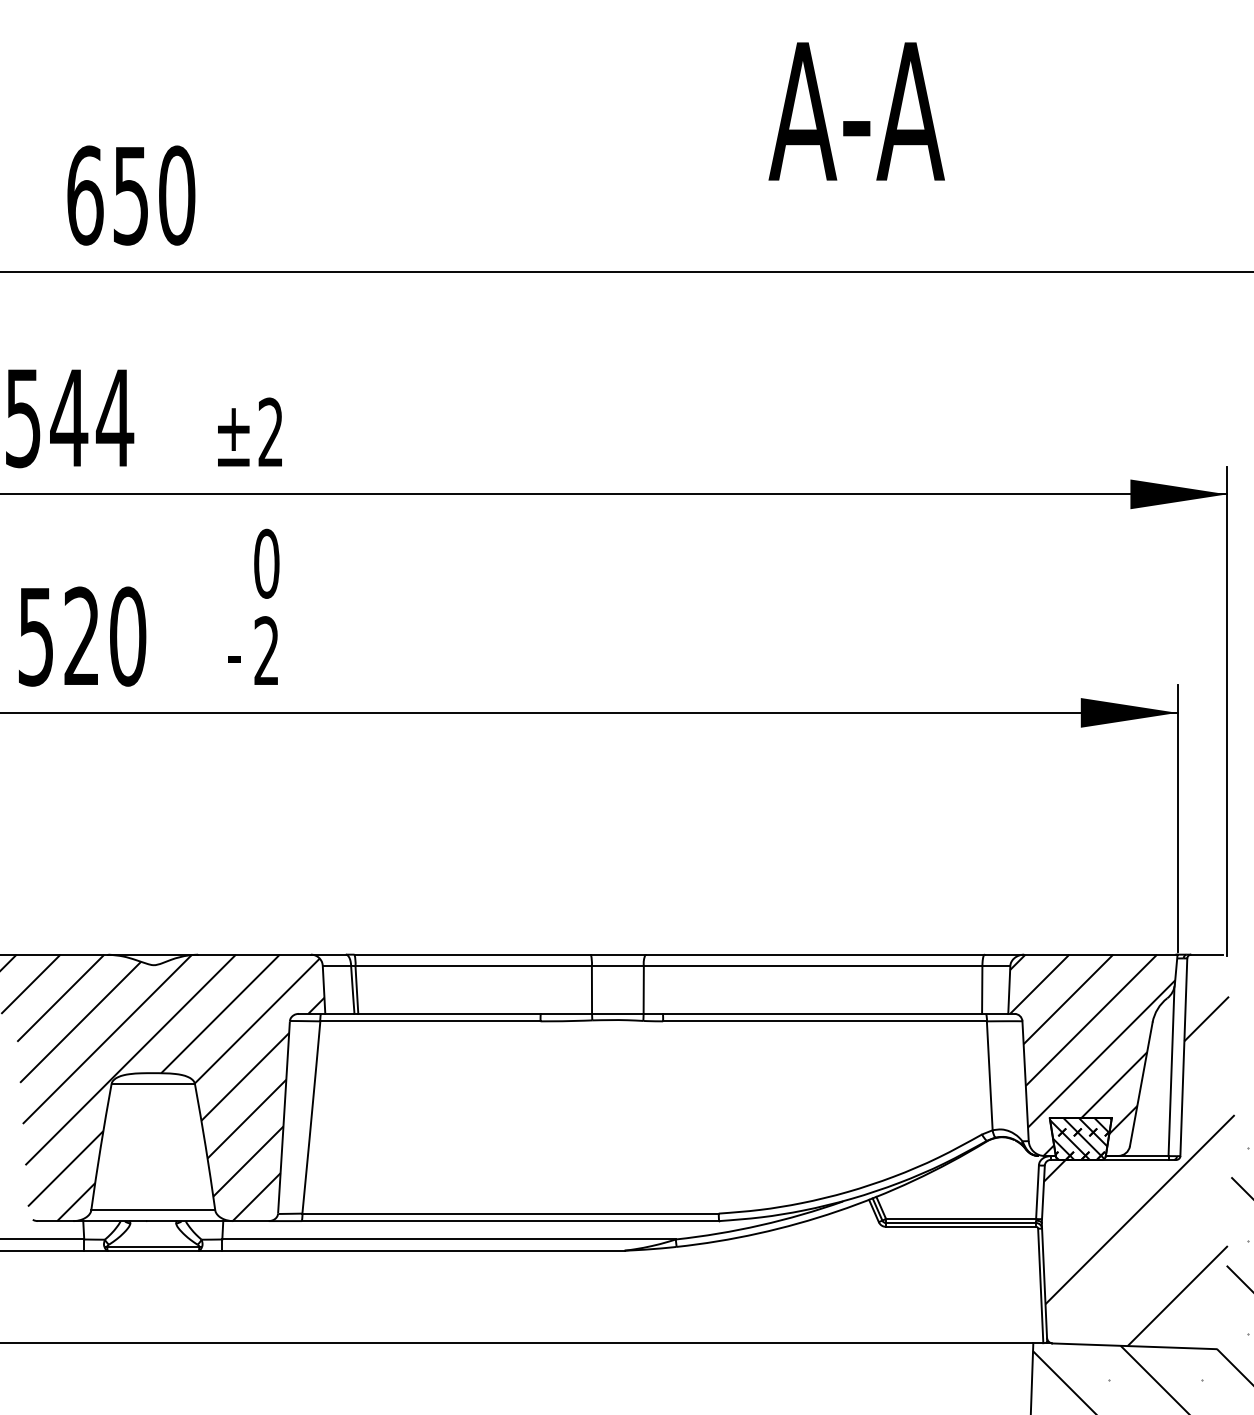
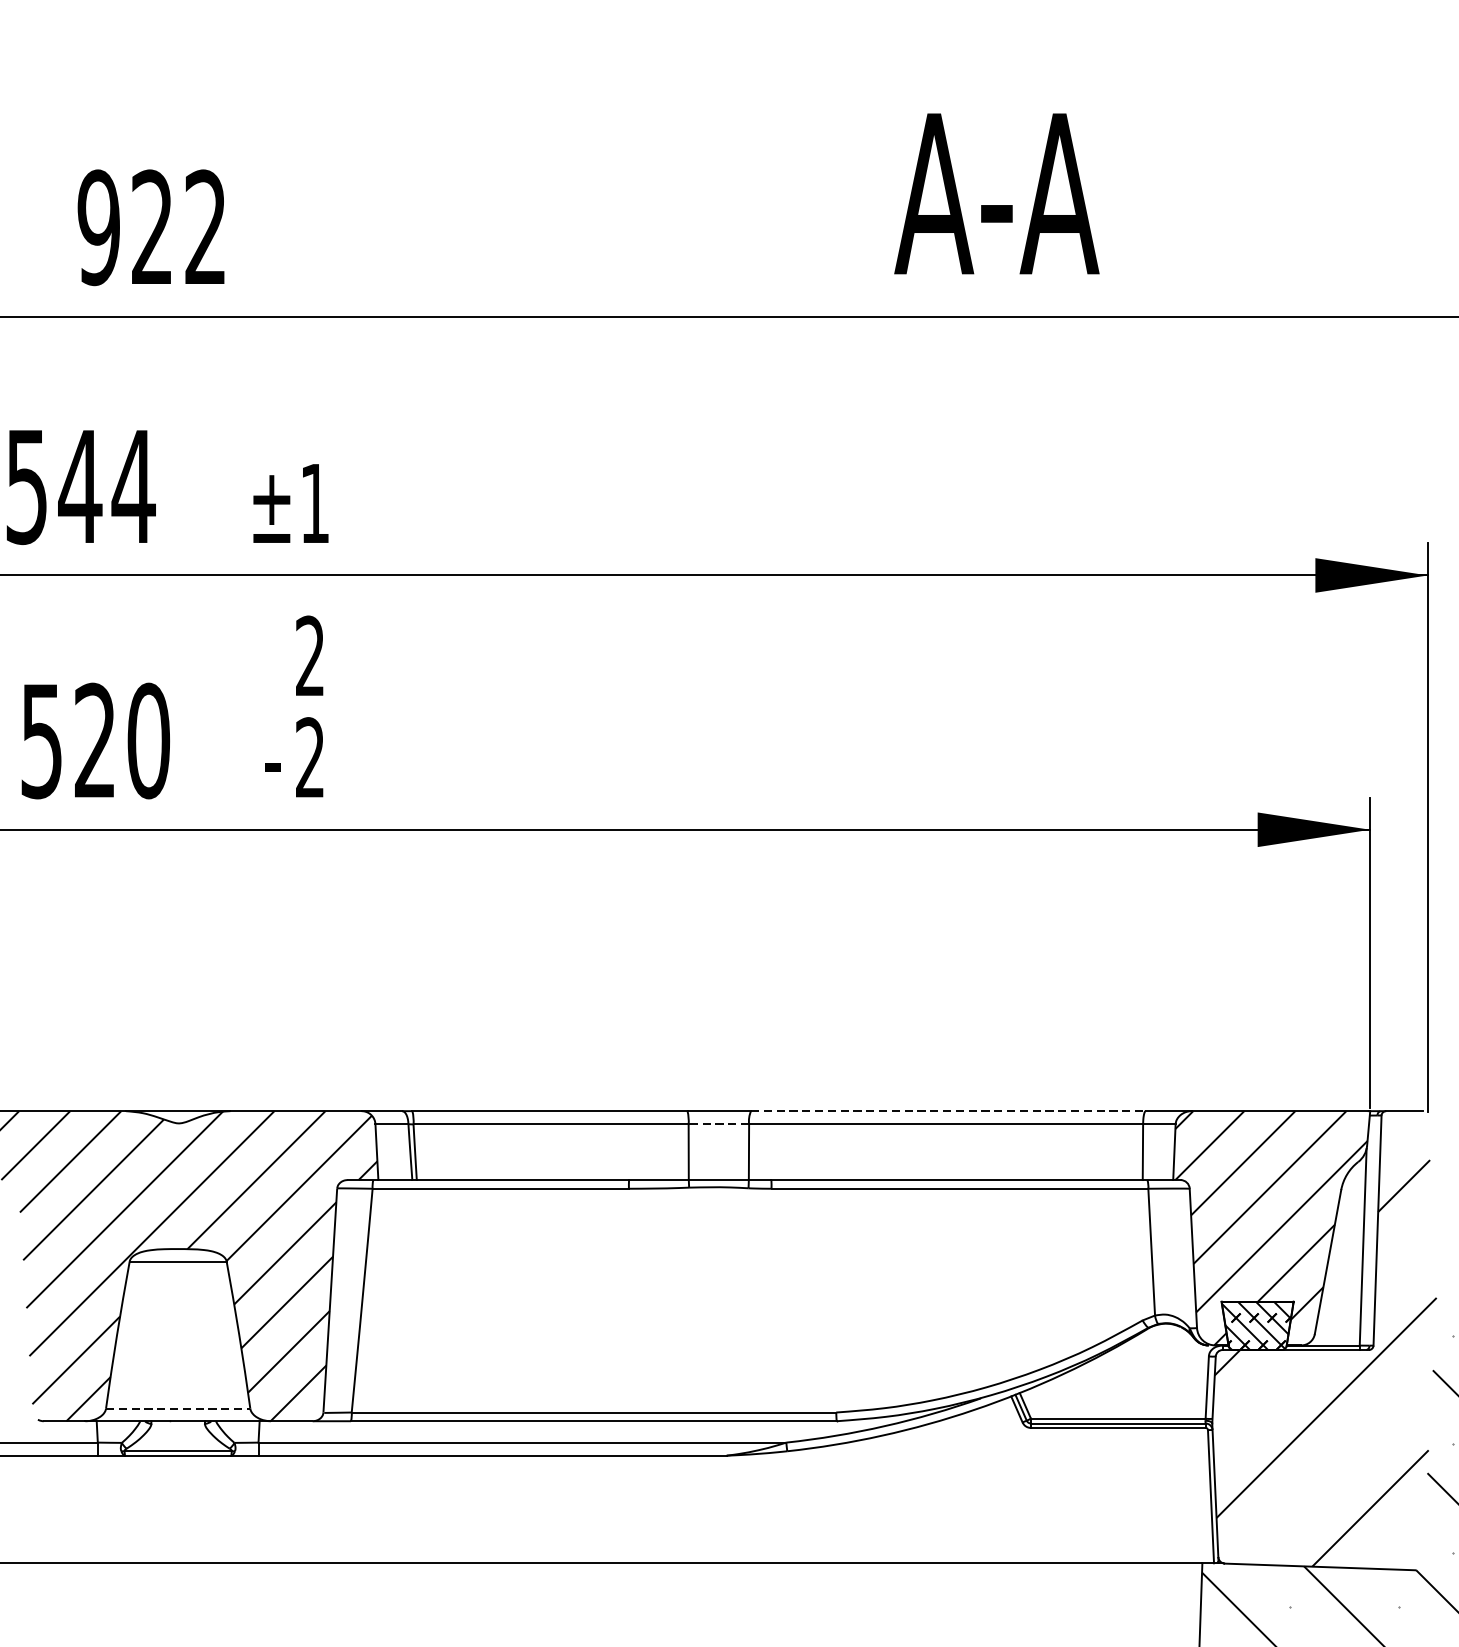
text: (856, 111) -> (996, 193), moved
text: (131, 195) -> (152, 227), 650 -> 922
text: (270, 431) -> (314, 502), ±2 -> ±1
text: (266, 563) -> (309, 655), 0 -> 2
line: (815, 954) -> (948, 1110), solid -> dashed
line: (617, 966) -> (718, 1124), solid -> dashed
line: (153, 1210) -> (178, 1408), solid -> dashed

